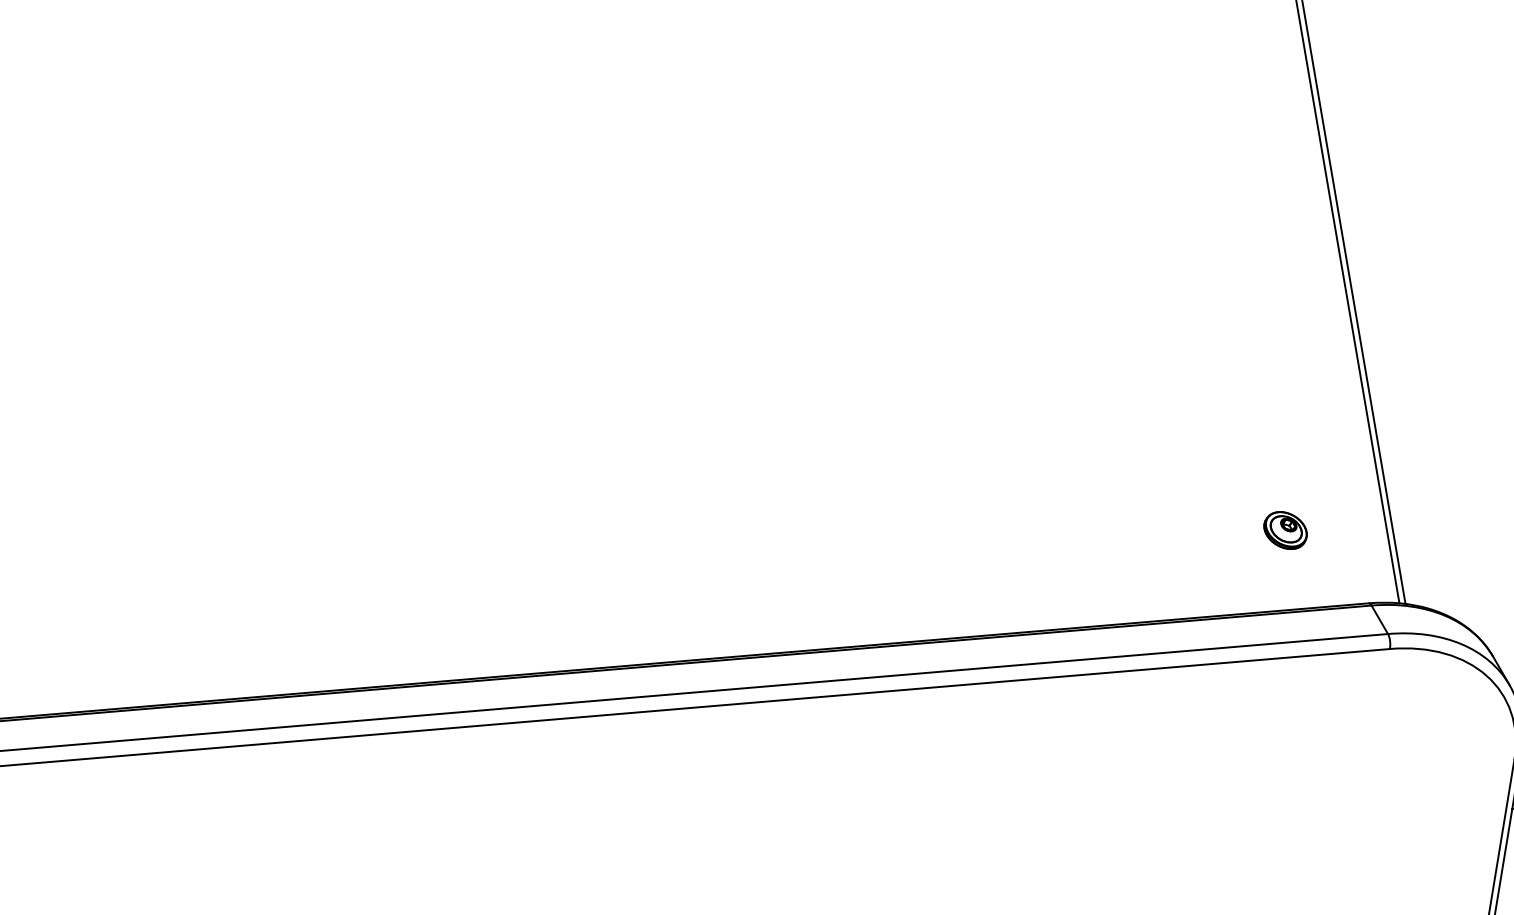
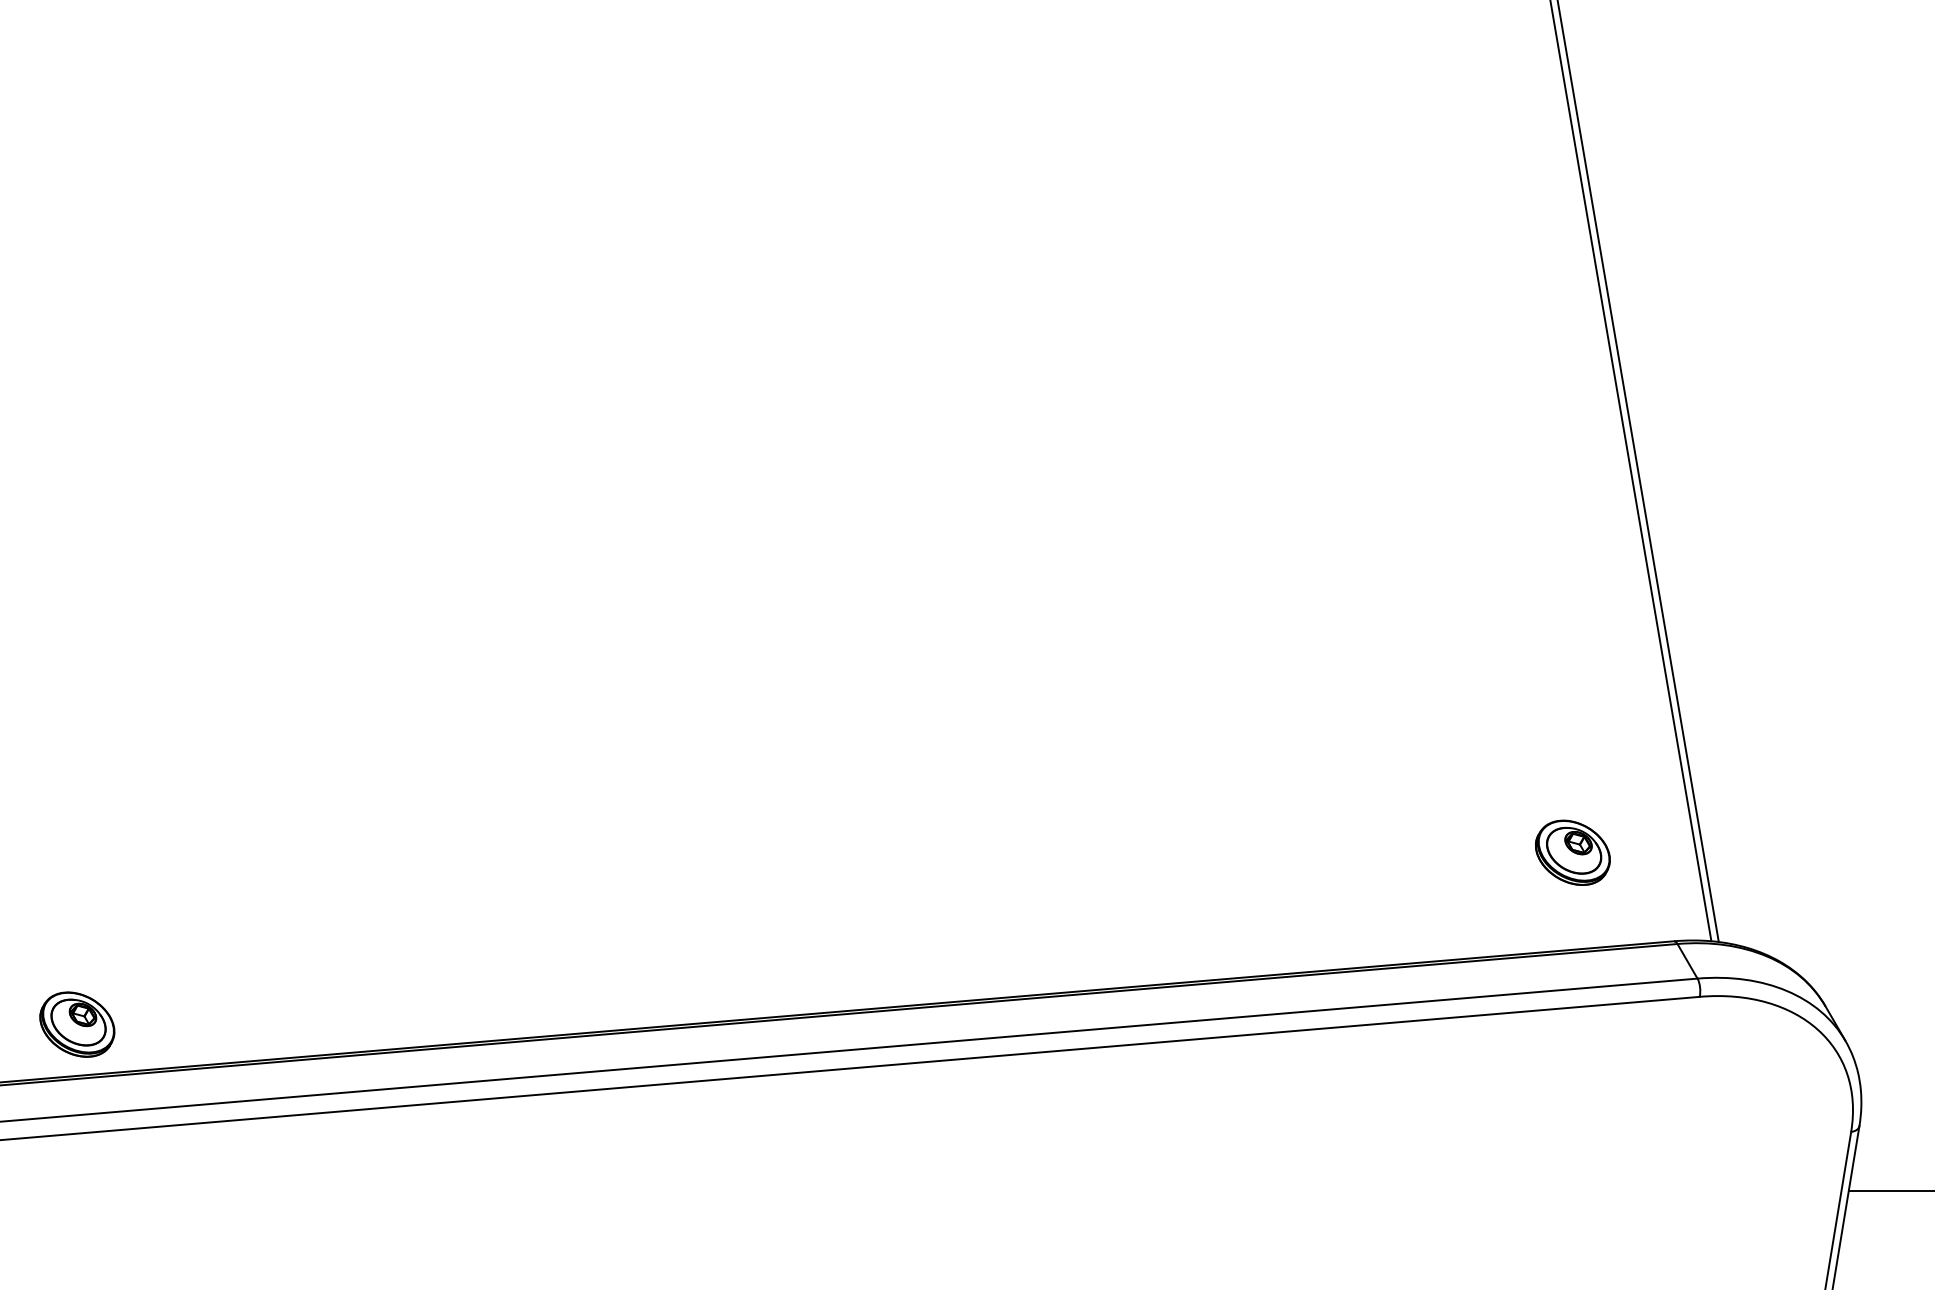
part: (1285, 530) -> (1572, 852), size x1.43
part: (56, 671) -> (77, 1024), added

